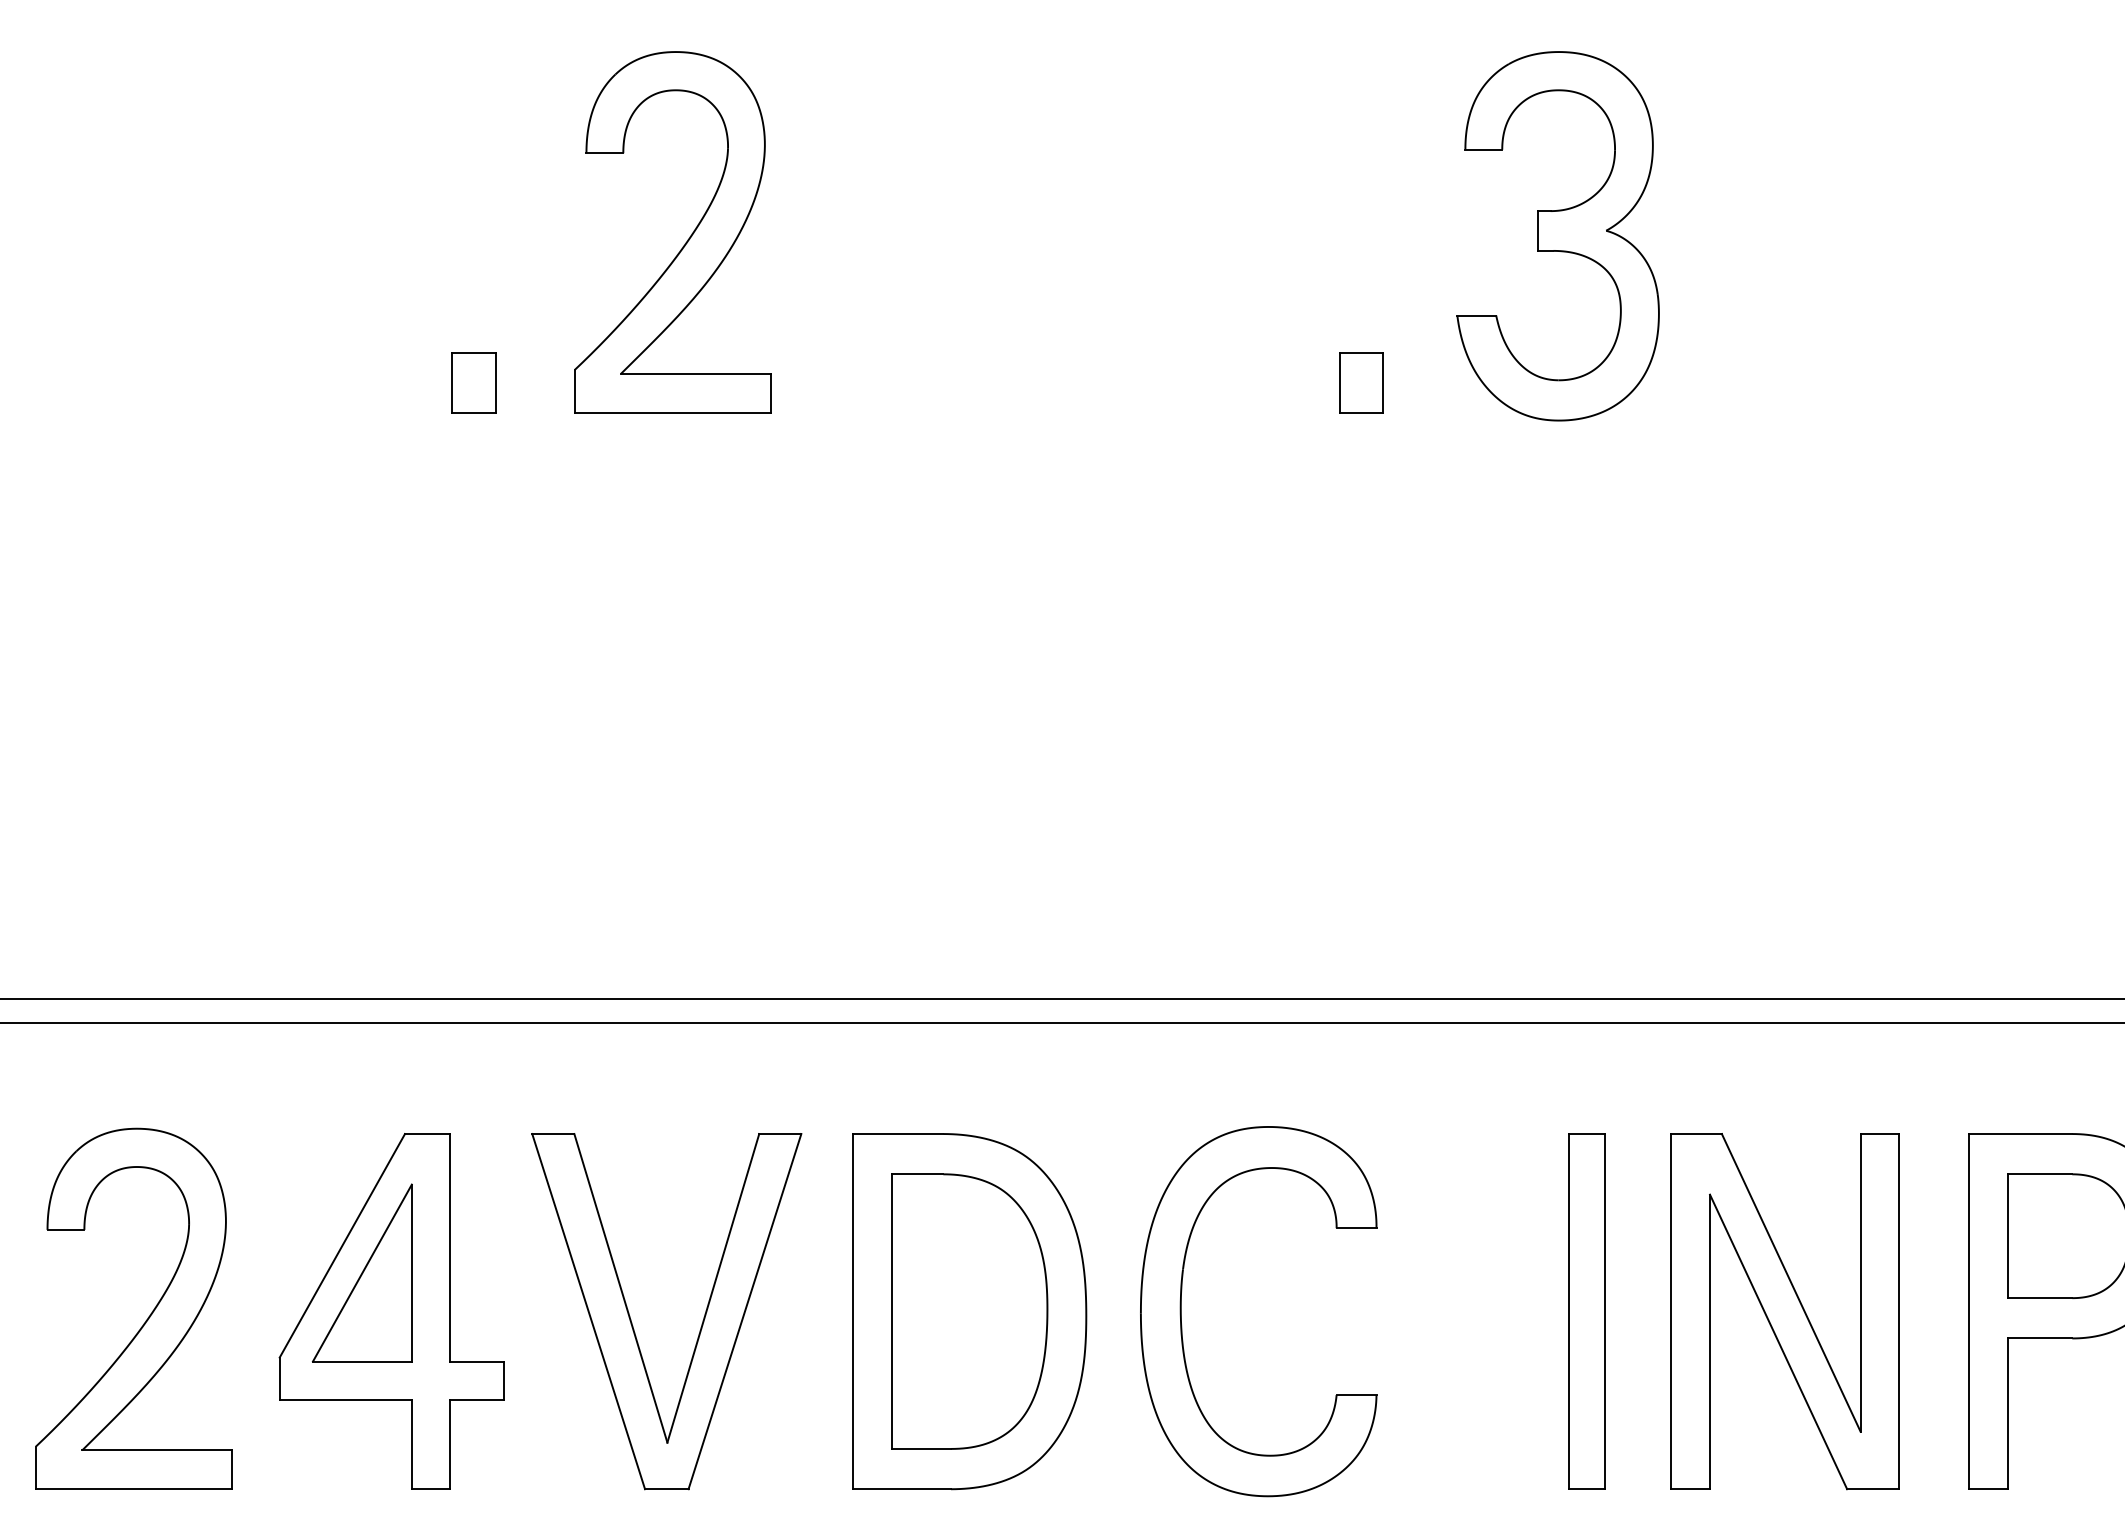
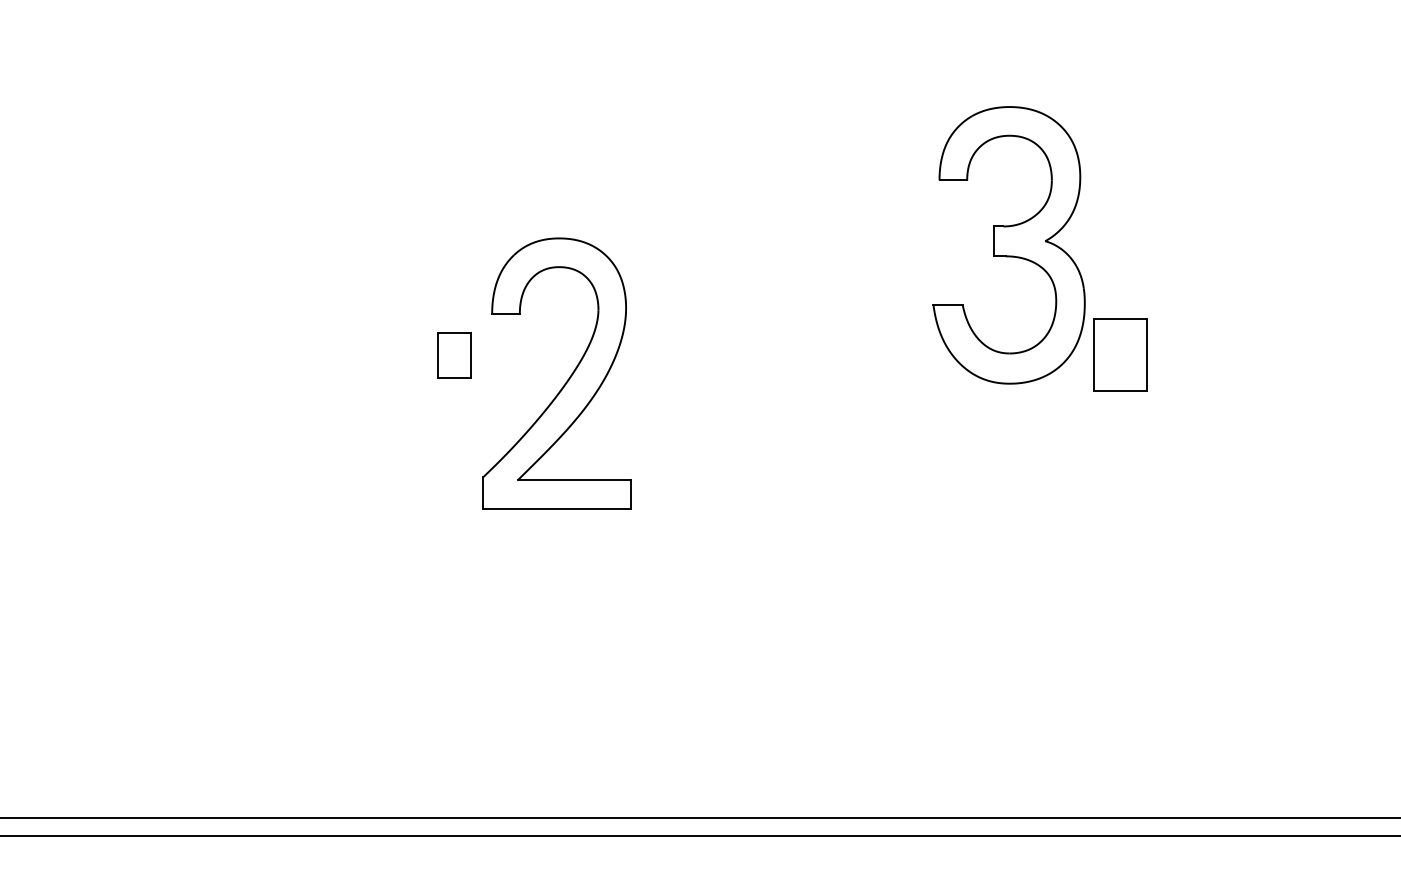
part: (1557, 236) -> (1008, 245), moved
part: (685, 242) -> (566, 381), moved
part: (1361, 382) -> (1120, 355), size x1.6

